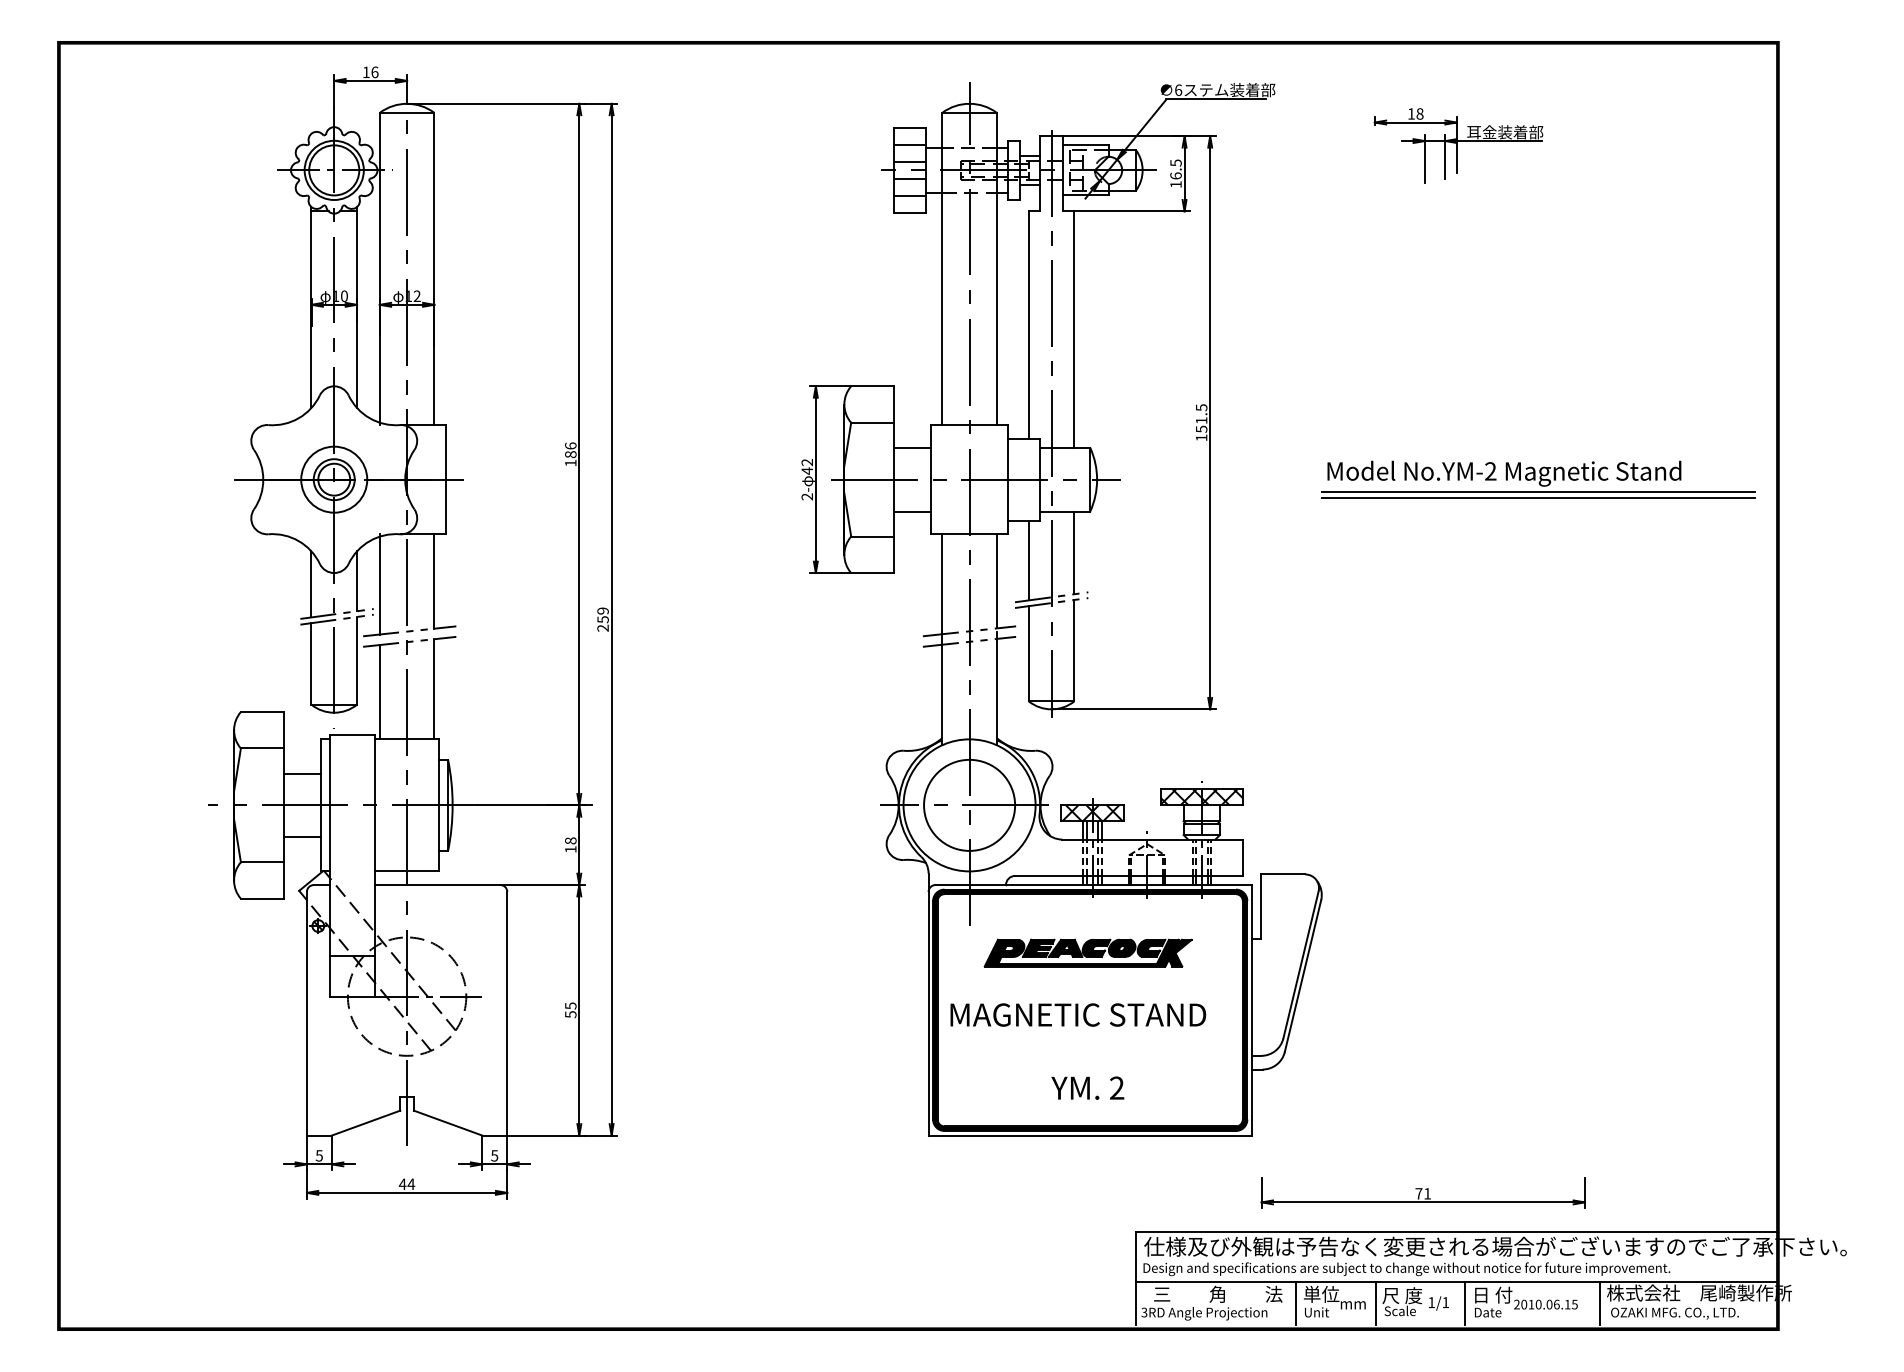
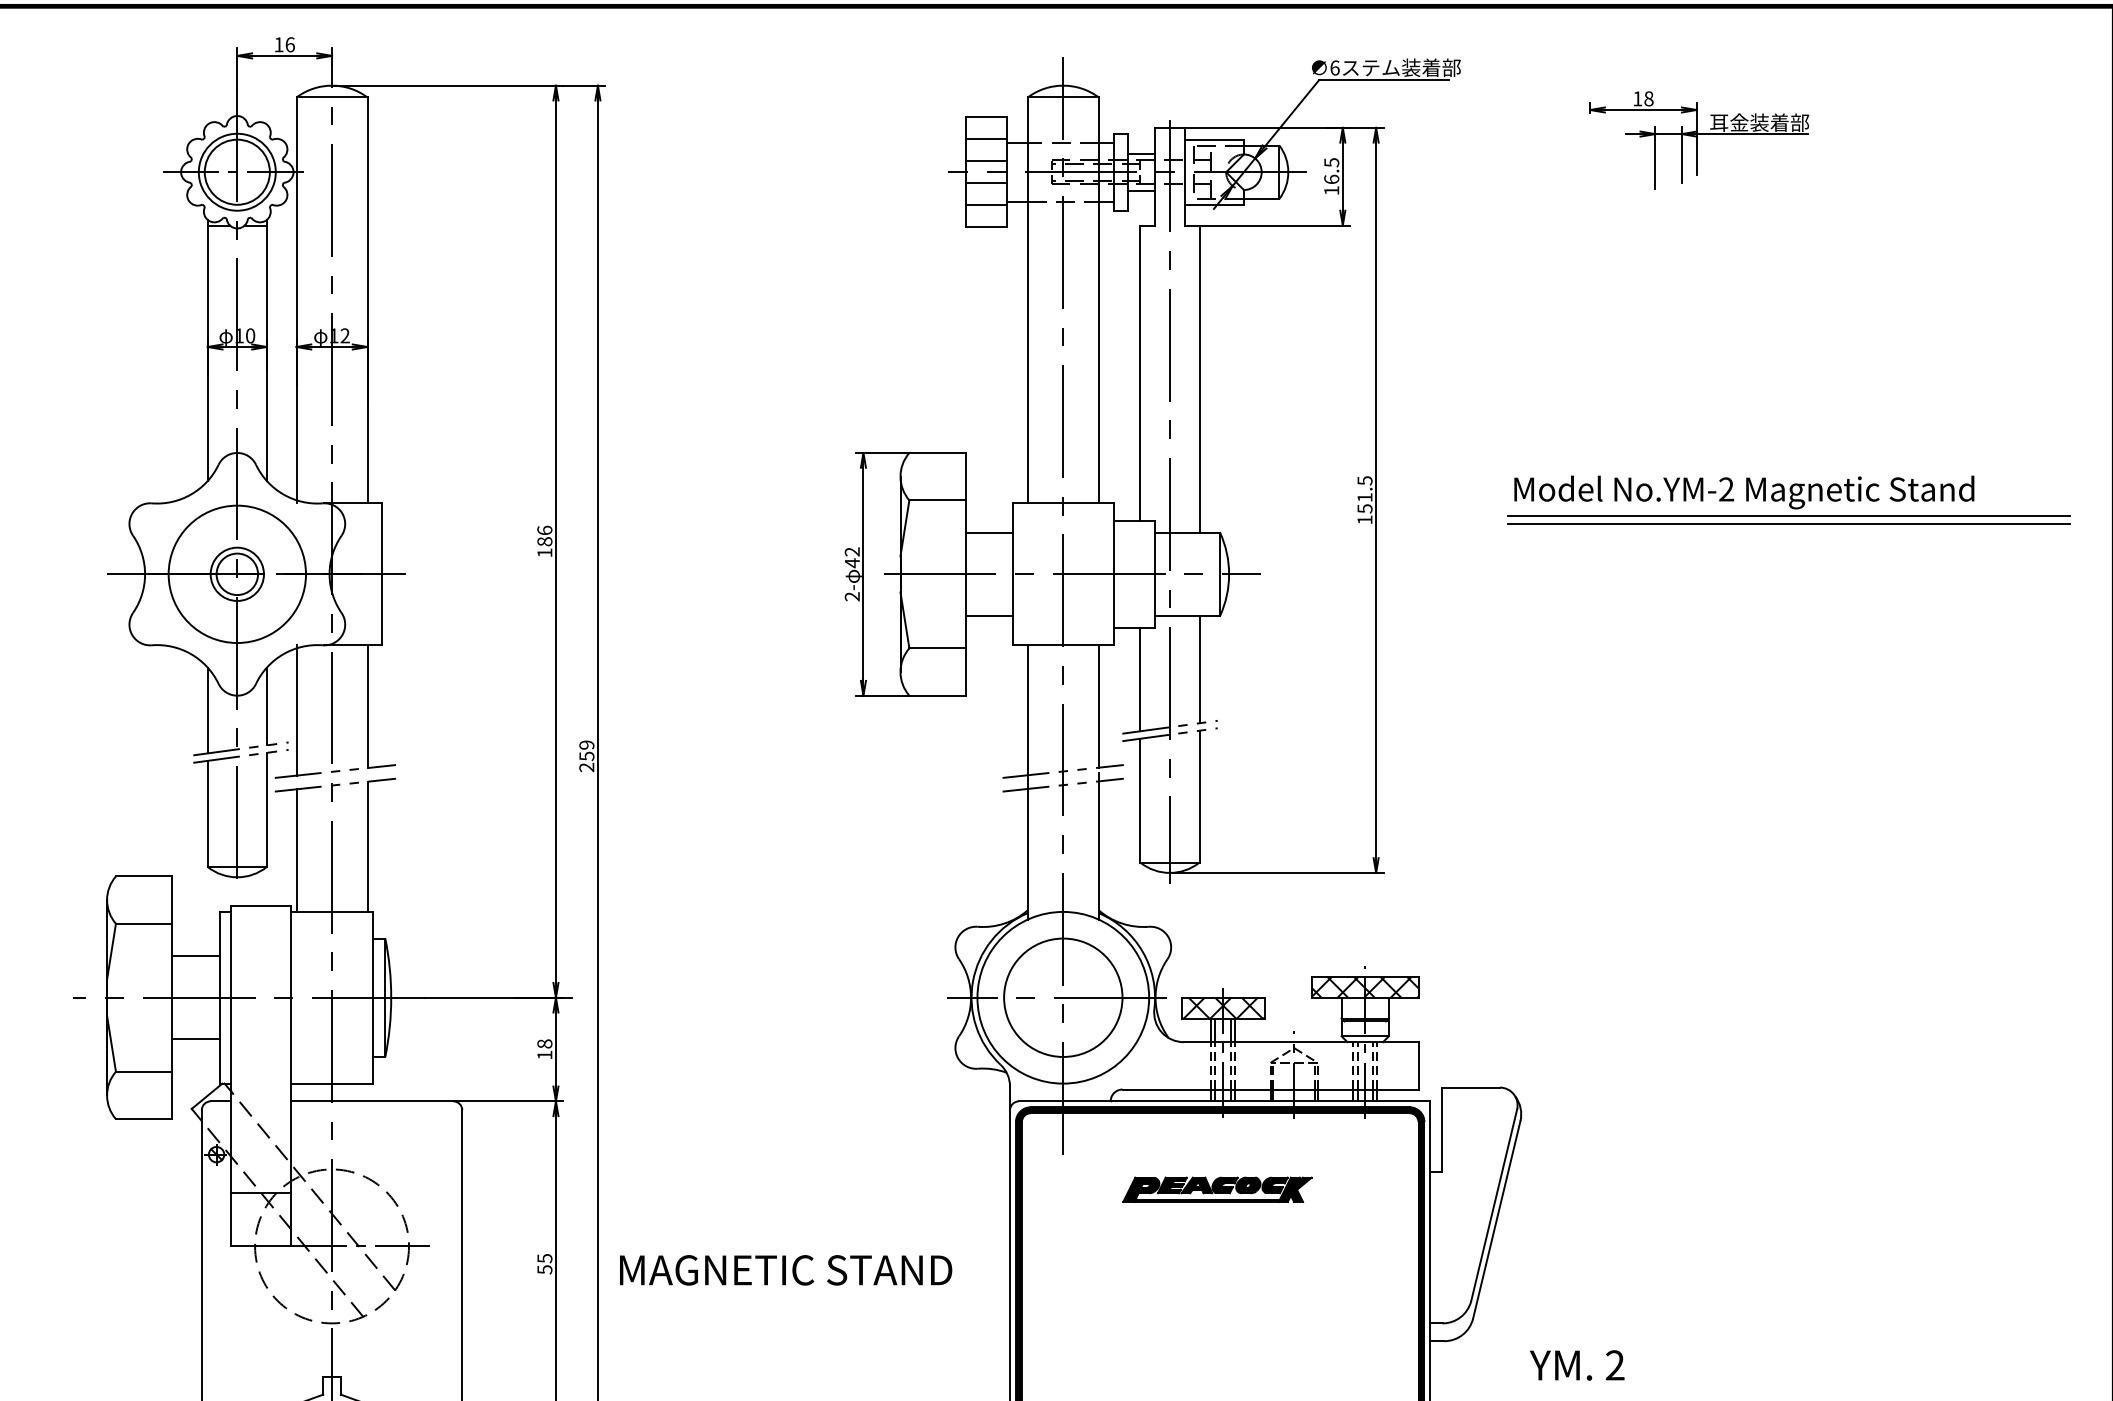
circle: (334, 479) -> (237, 574), size x1.6
part: (1538, 479) -> (1788, 499), moved
part: (1087, 952) -> (1216, 1189), size x0.7
text: (1078, 1014) -> (786, 1269), moved
text: (1087, 1087) -> (1576, 1364), moved

